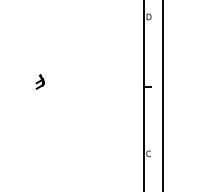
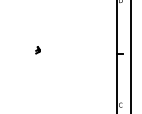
part: (39, 81) -> (37, 49), size x0.62

